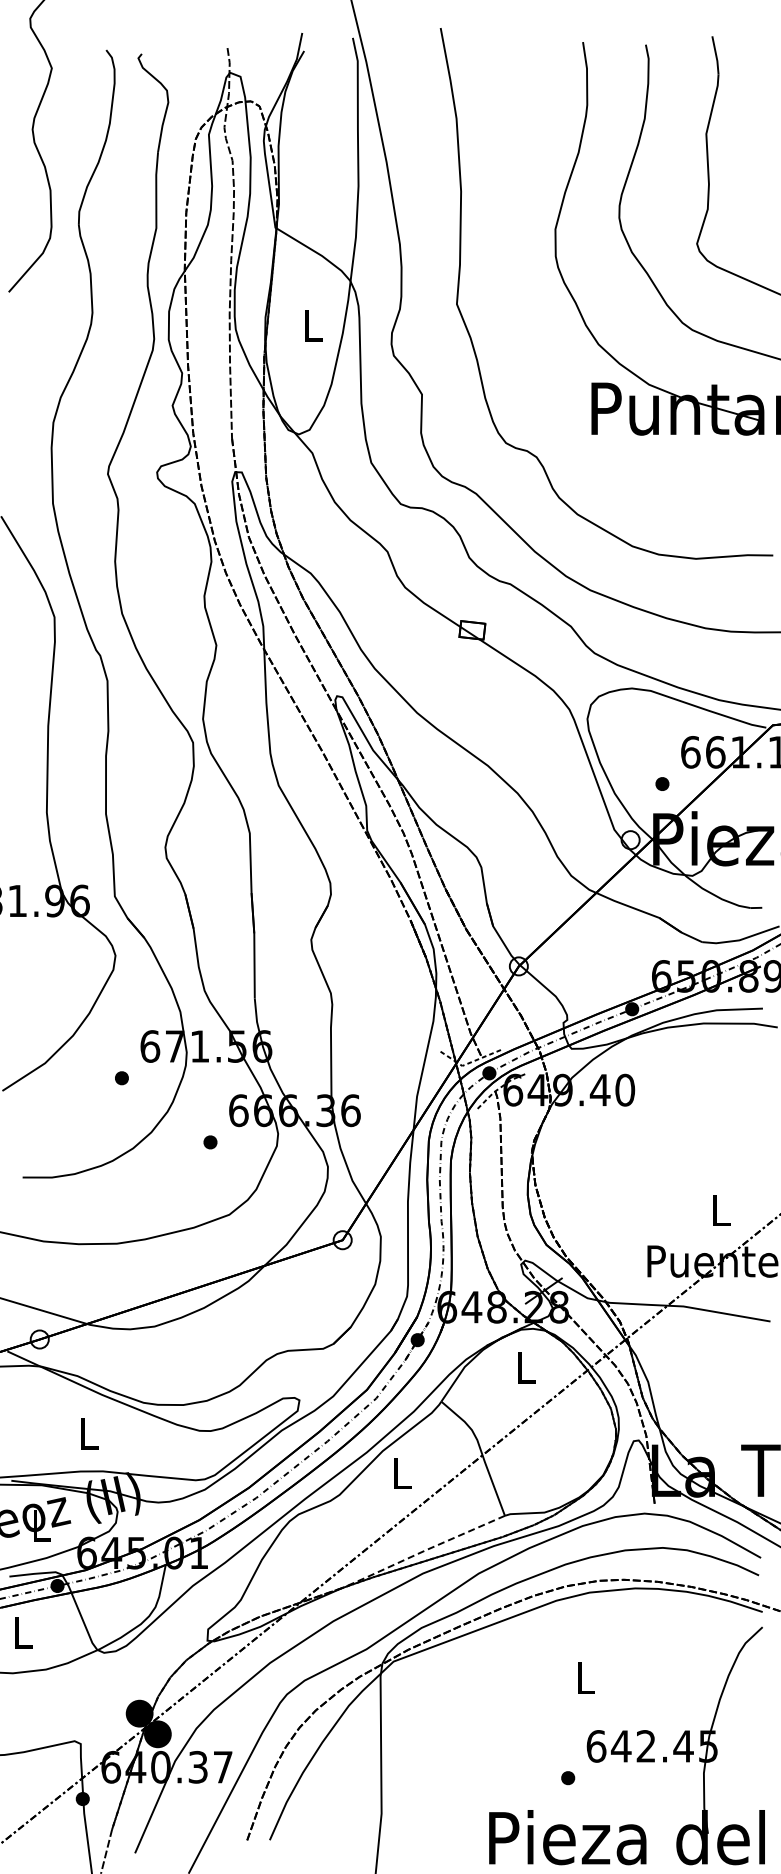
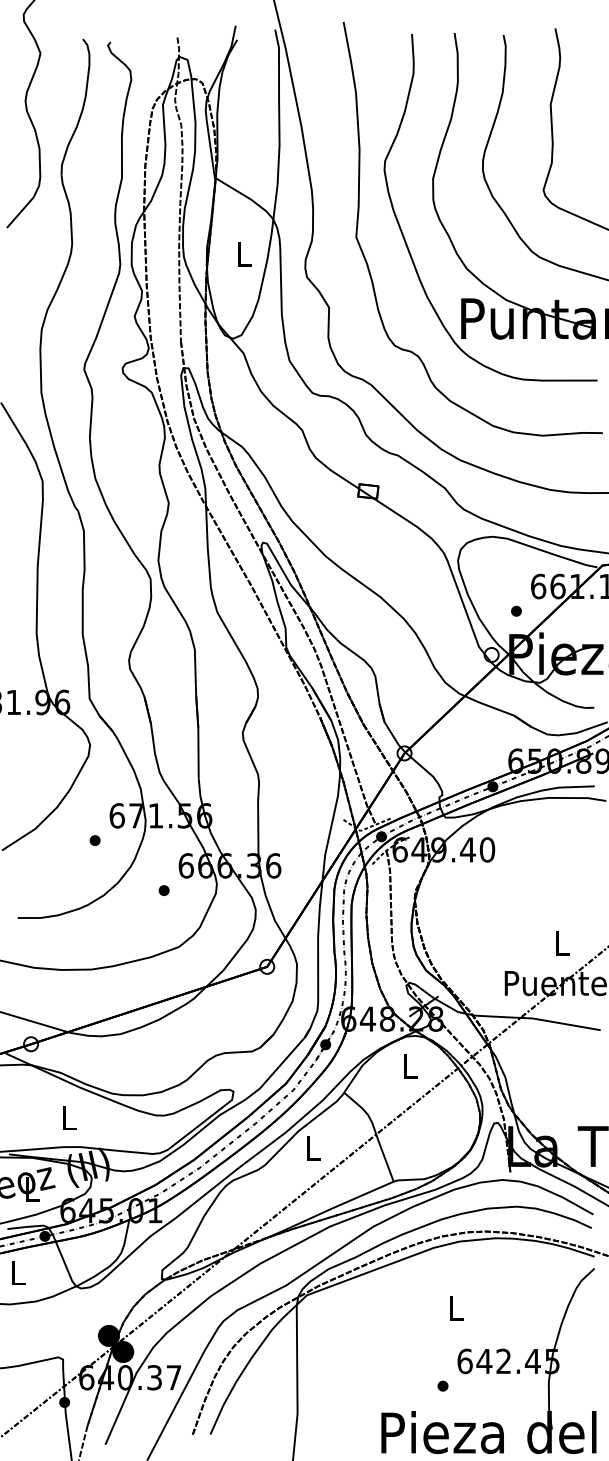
curve: (519, 305) -> (405, 238), added
line: (423, 1551) -> (330, 1209), dashed -> solid

